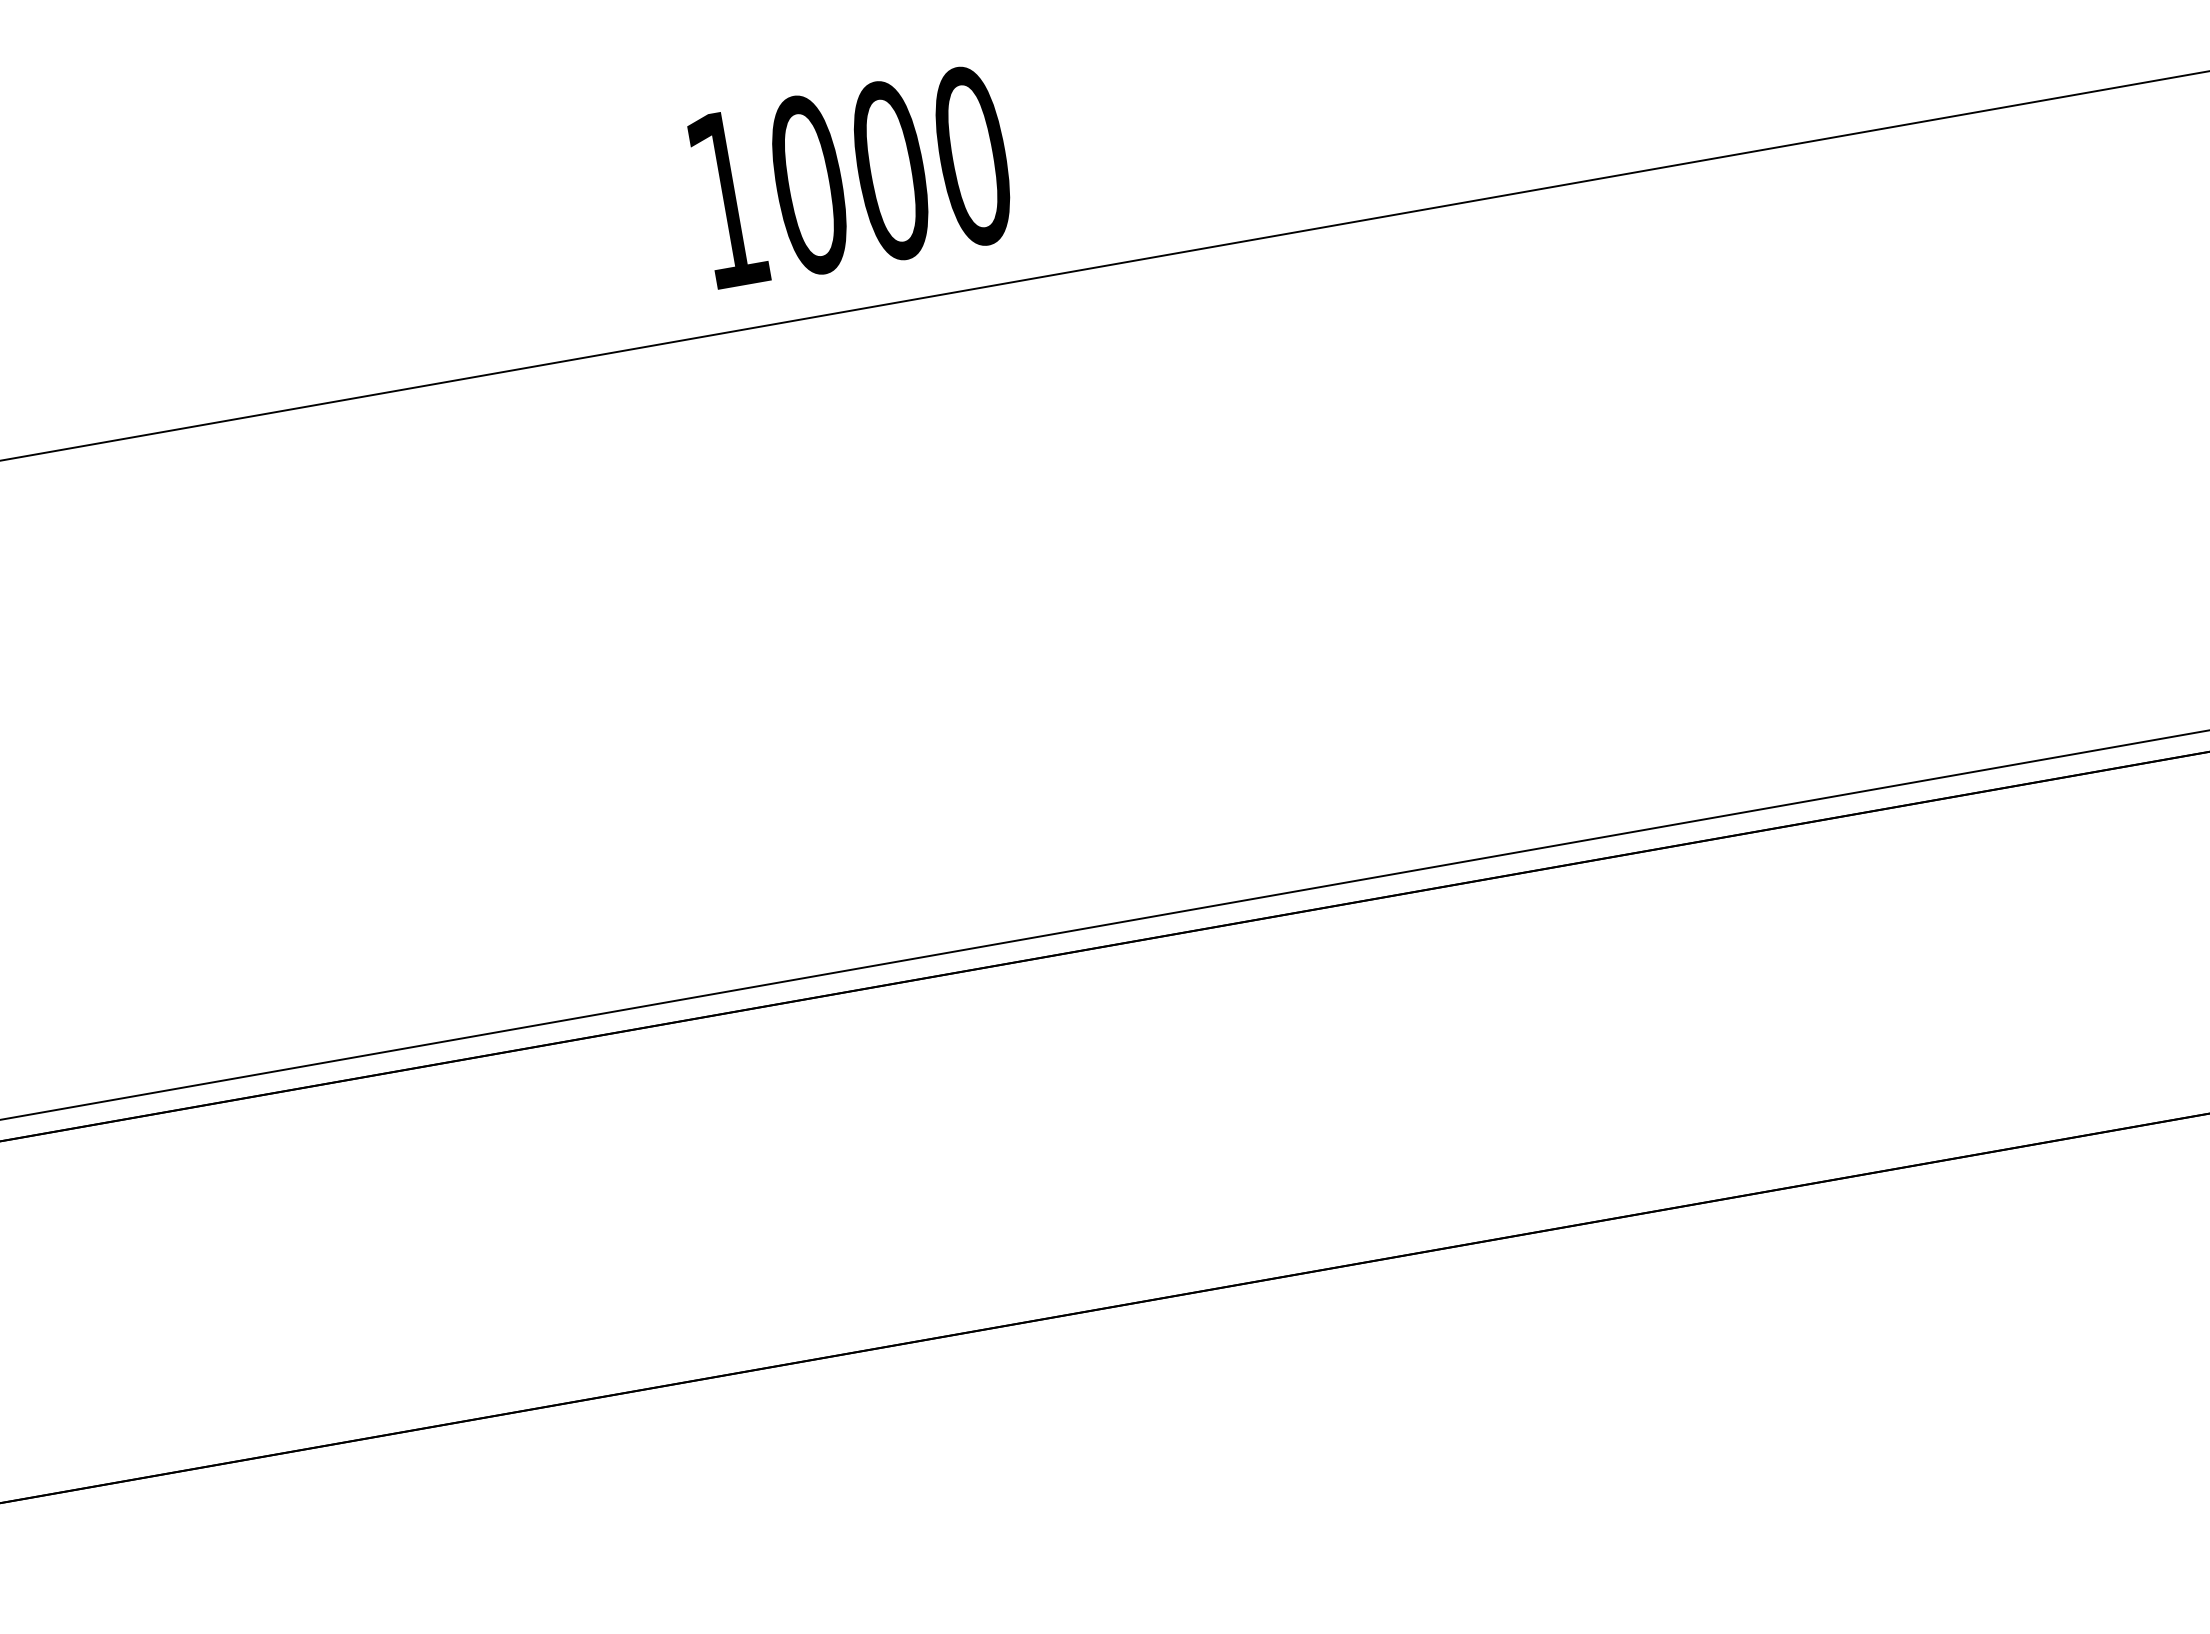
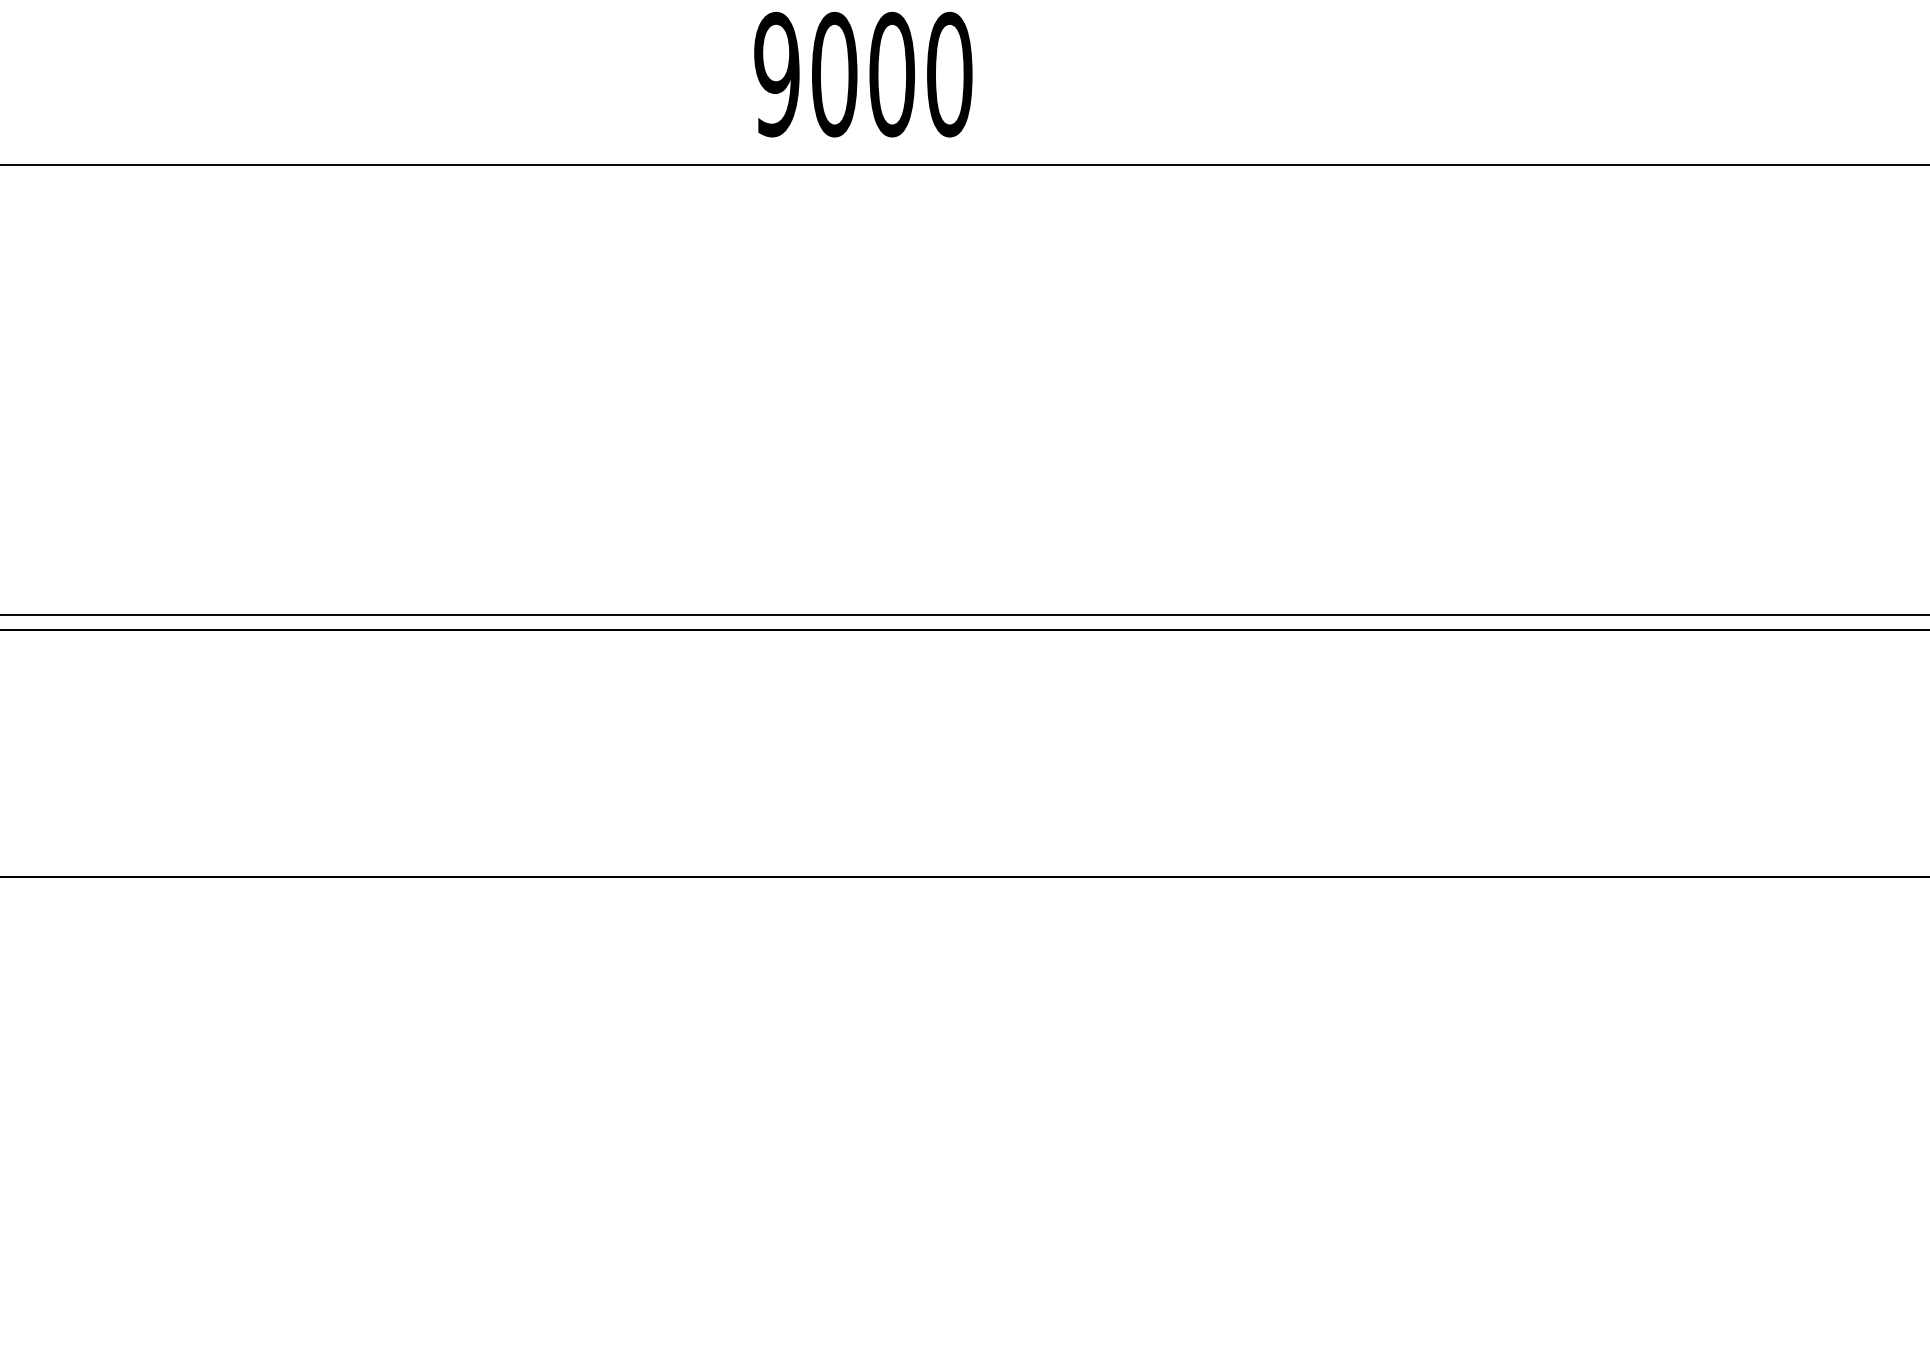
text: (726, 199) -> (776, 74), 1000 -> 9000

